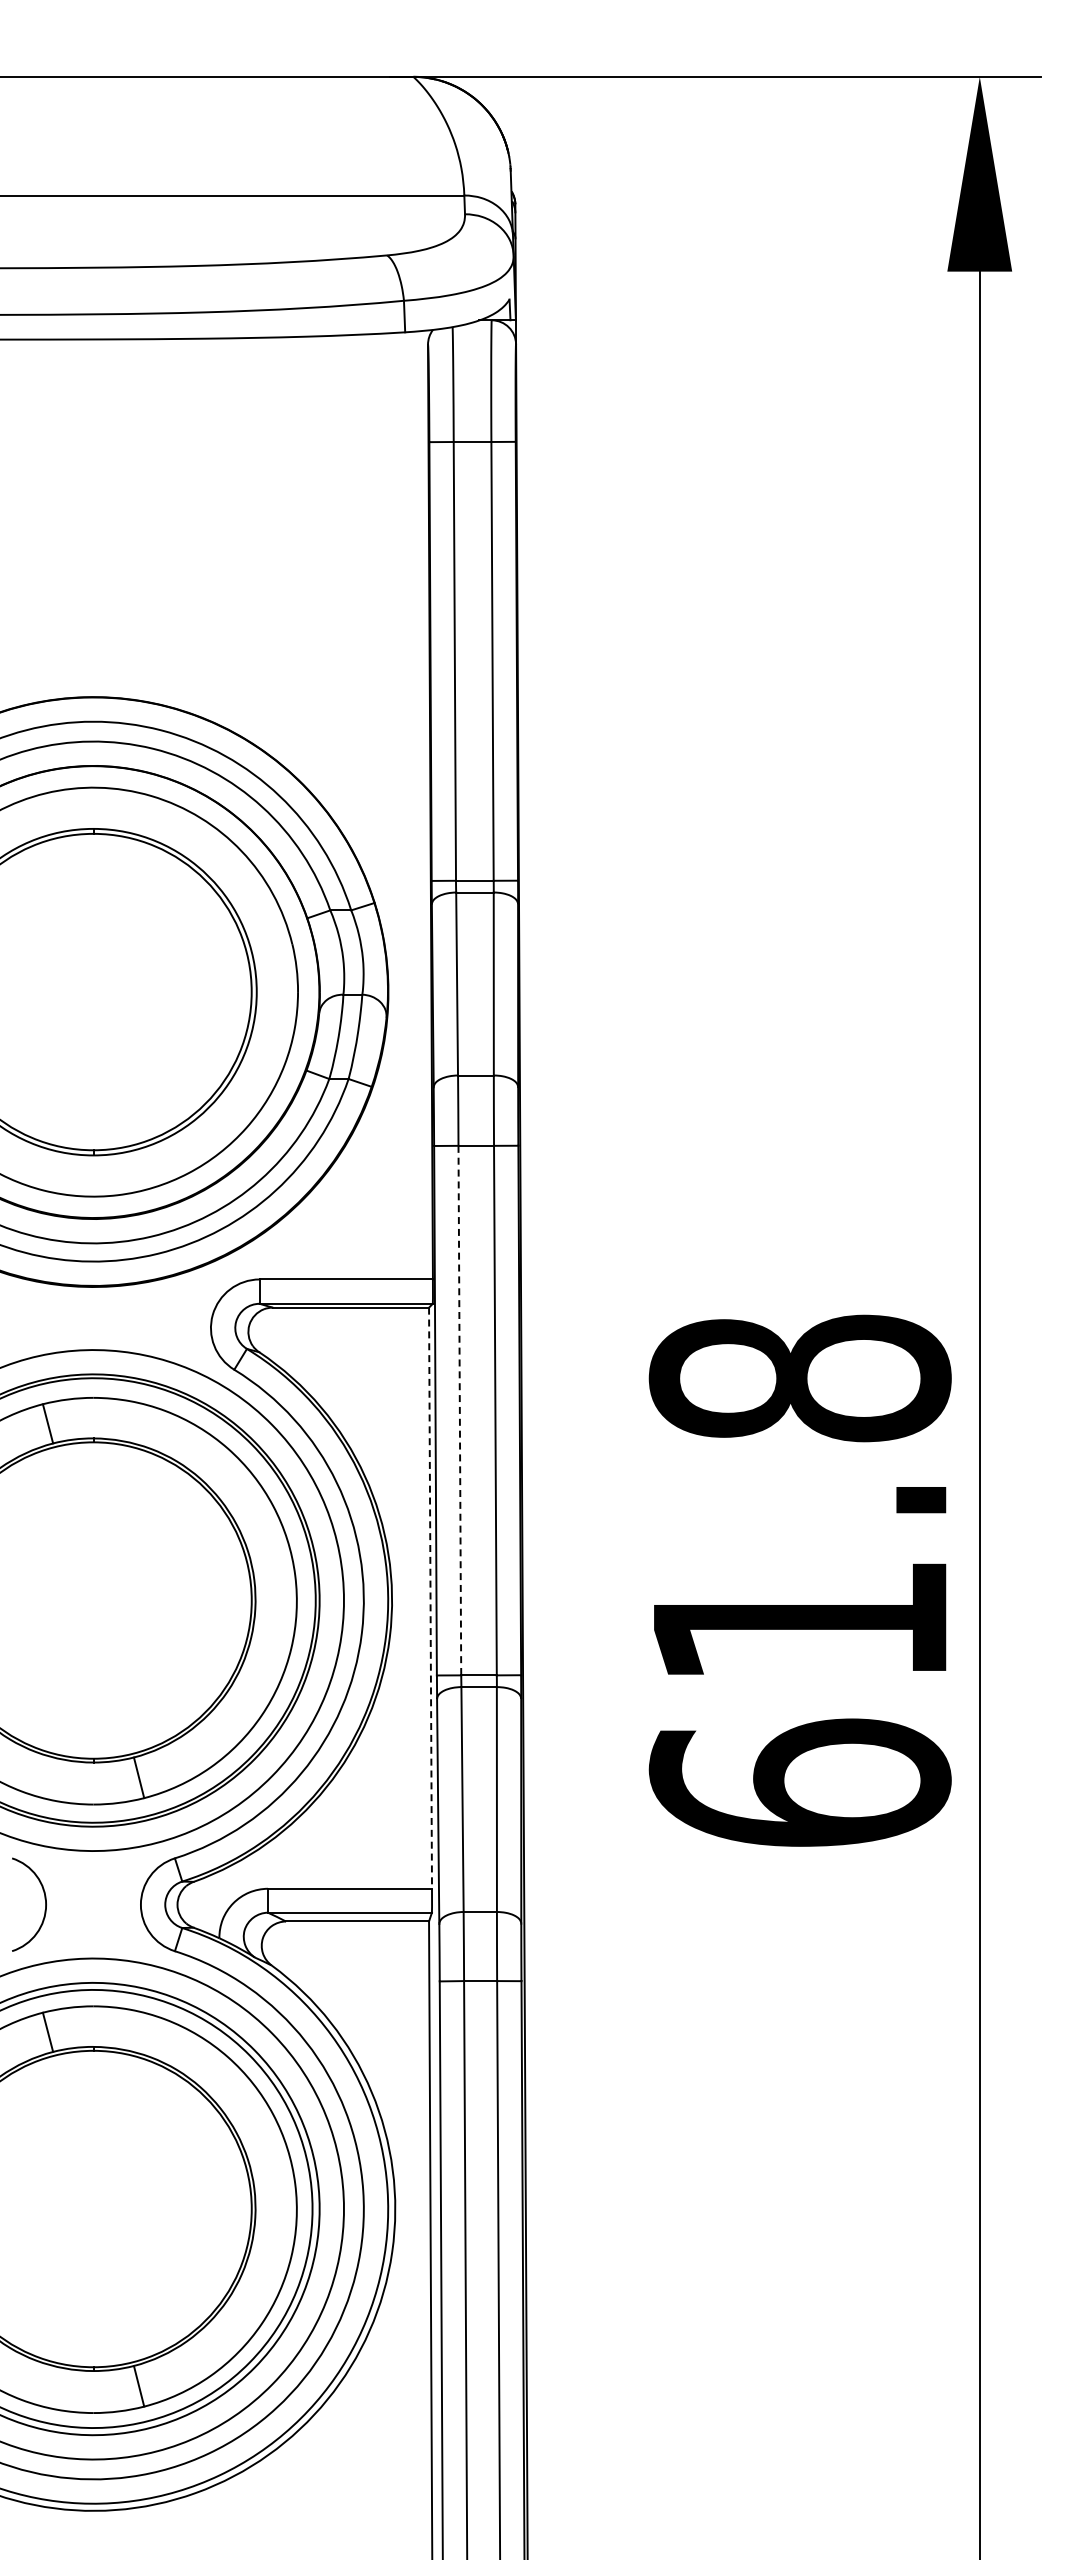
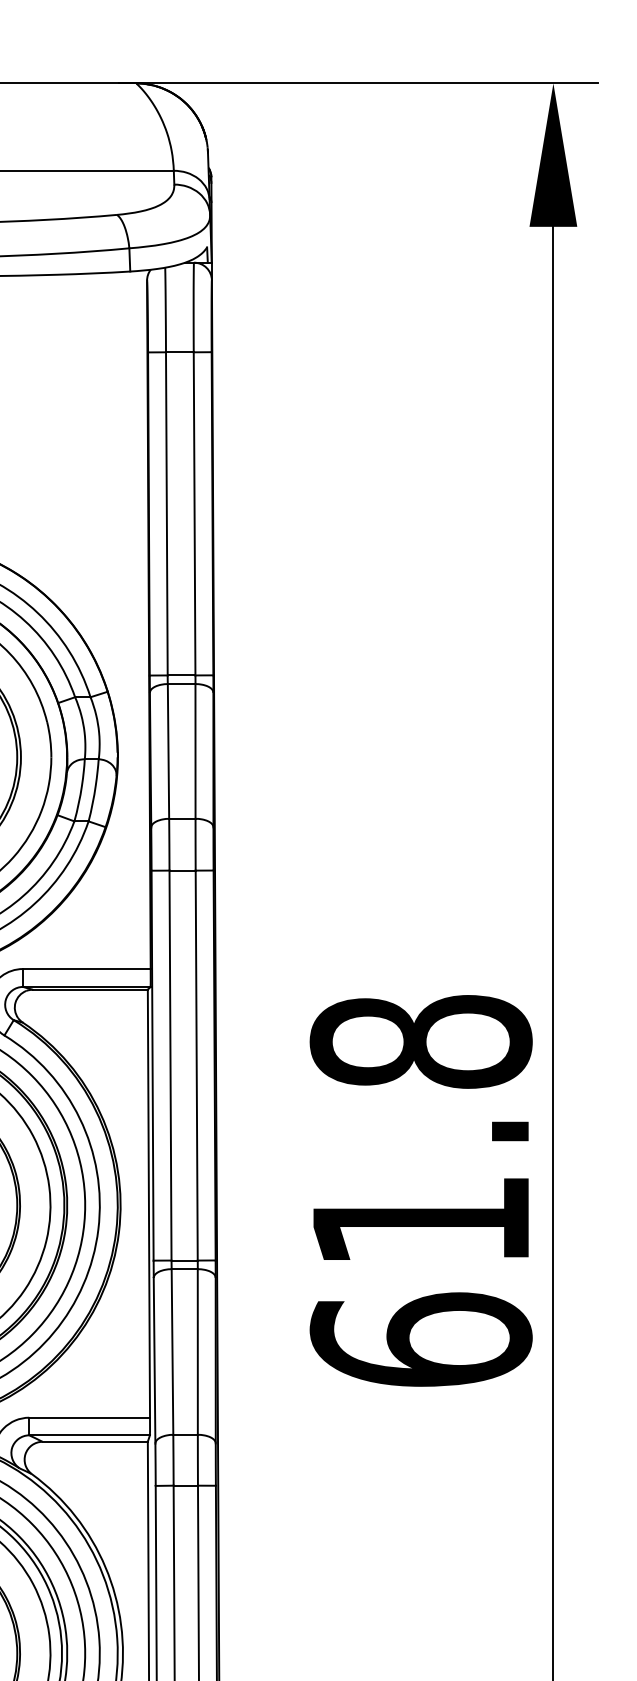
line: (459, 1410) -> (170, 1065), dashed -> solid
line: (430, 1598) -> (148, 1203), dashed -> solid

